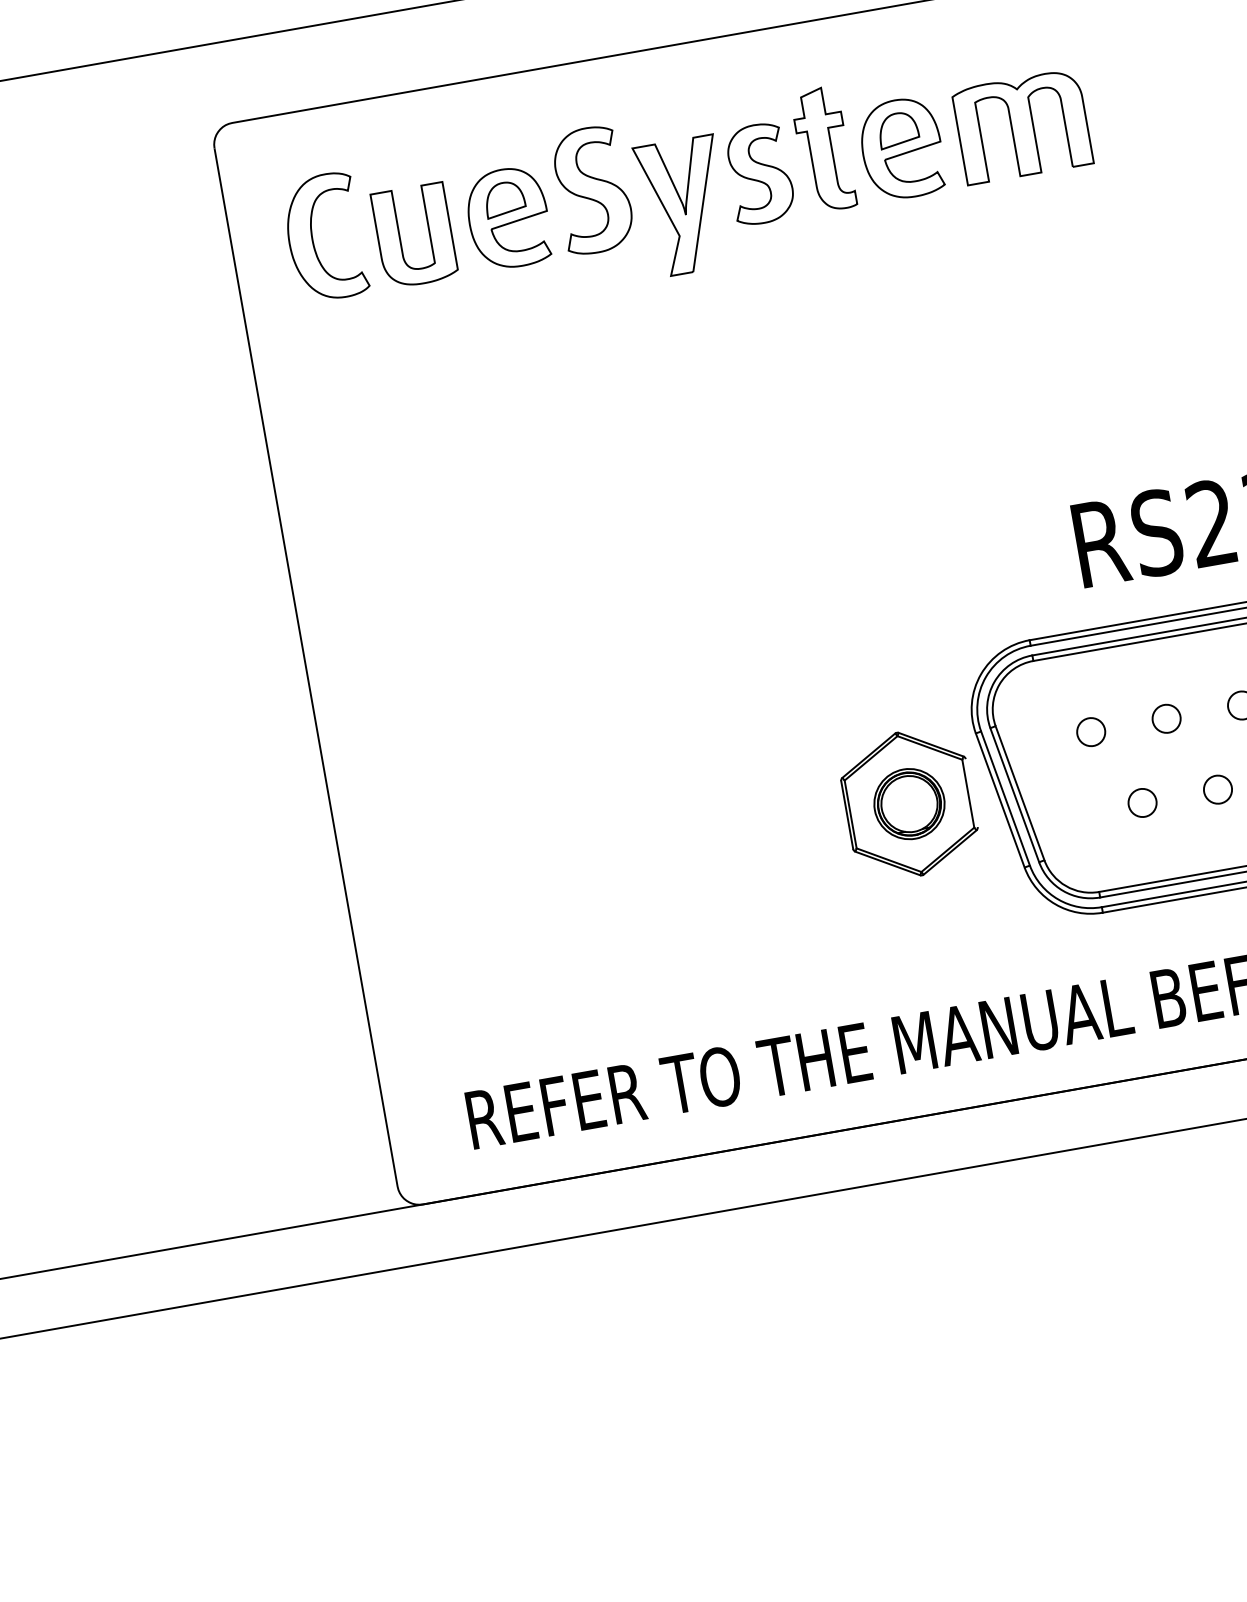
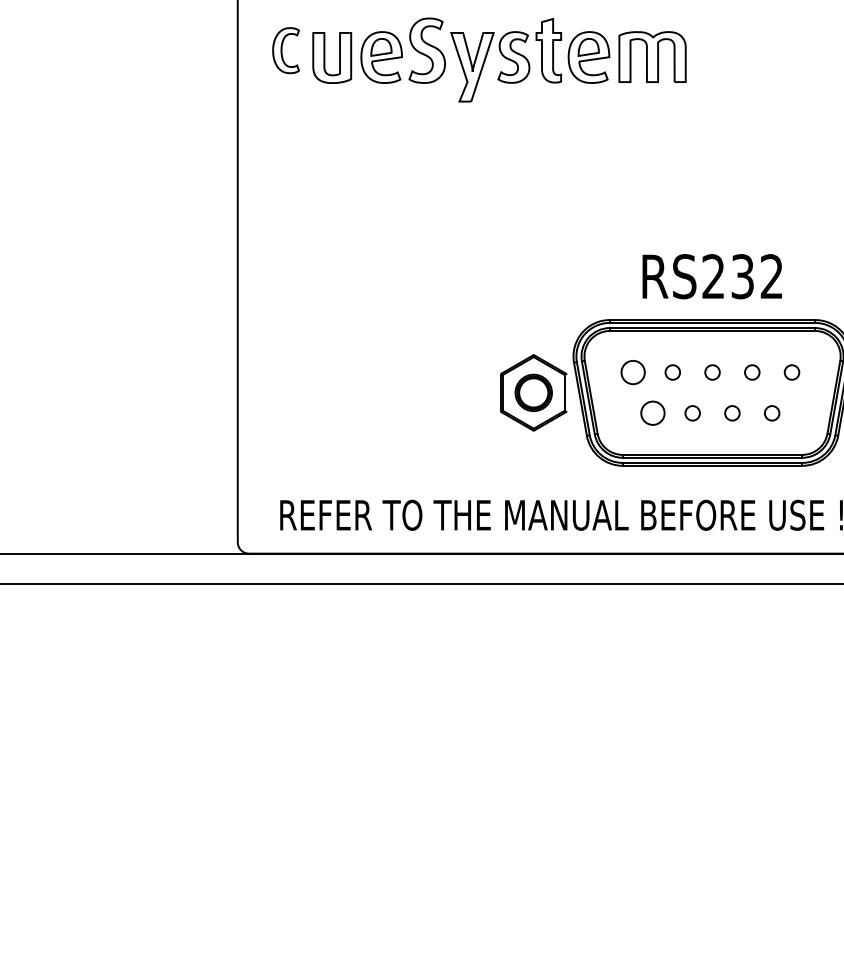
part: (323, 237) -> (285, 50), size x0.7
circle: (1090, 732) -> (632, 372), size x1.6
circle: (1141, 803) -> (652, 413), size x1.6

